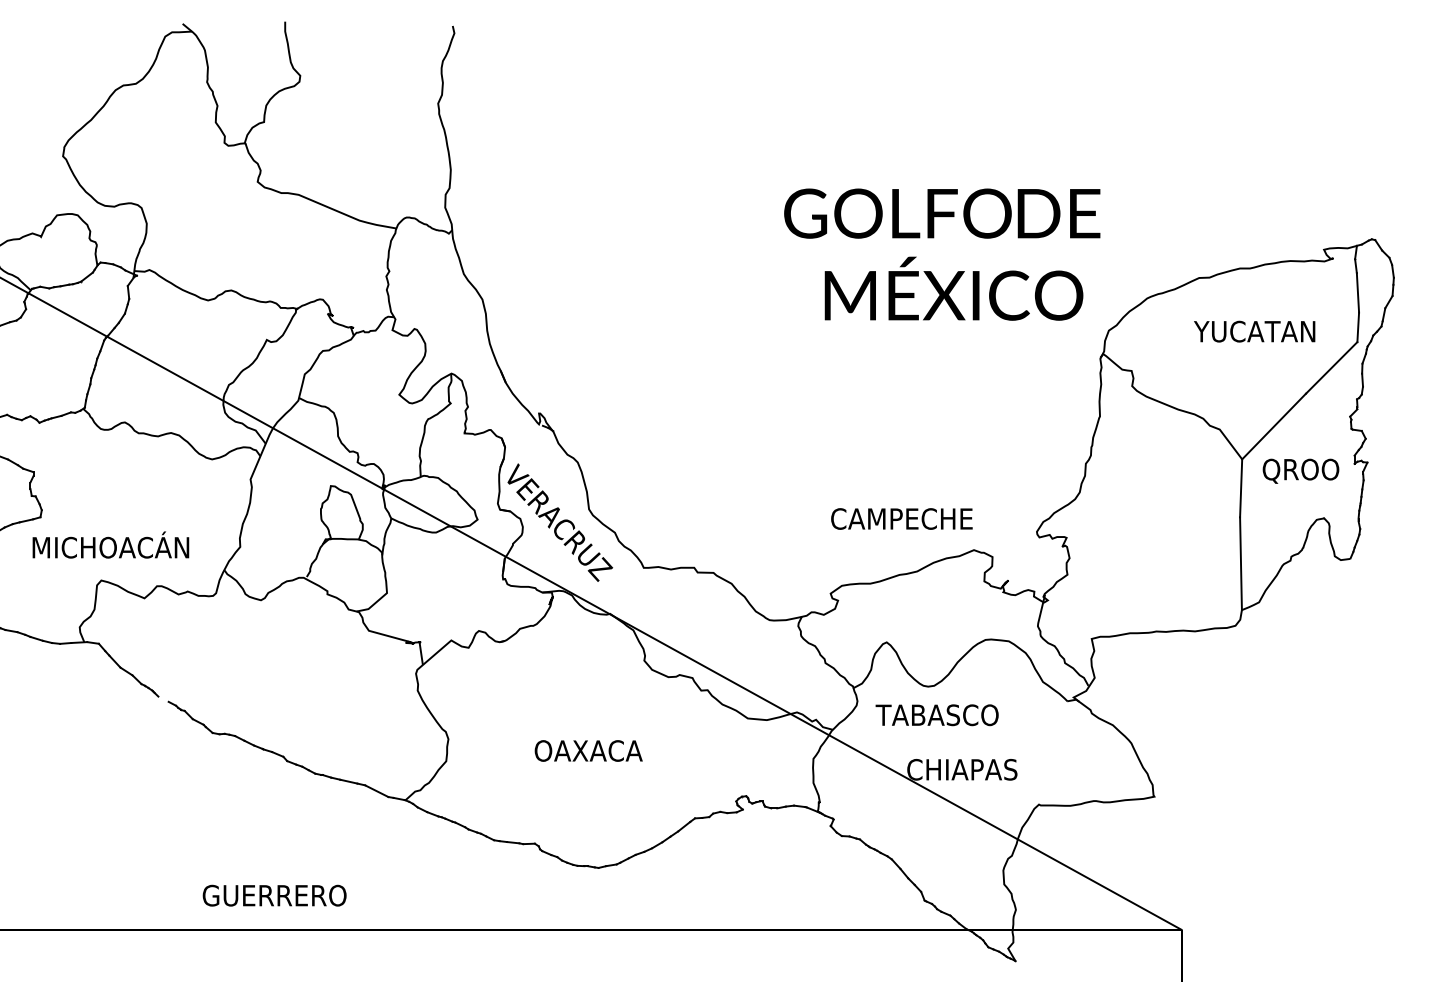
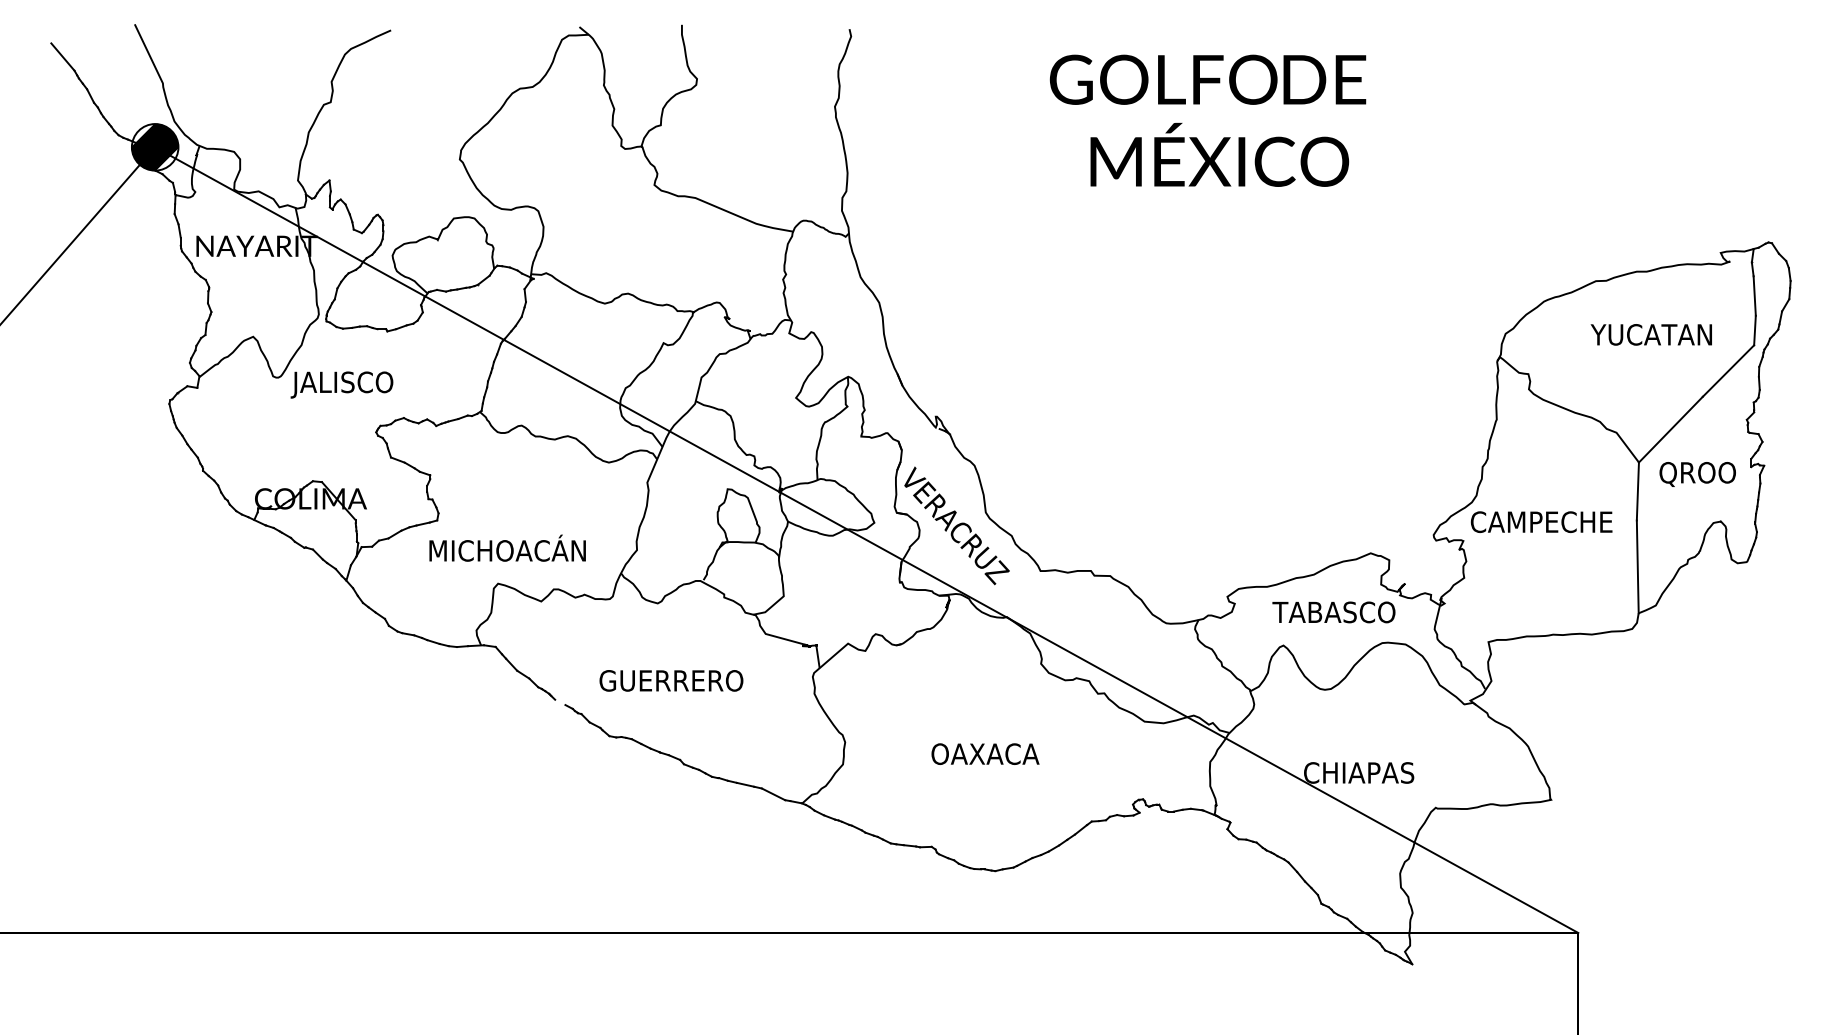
text: (941, 254) -> (1207, 120), moved
text: (901, 518) -> (1541, 521), moved
text: (936, 715) -> (1333, 612), moved
text: (274, 895) -> (671, 680), moved

